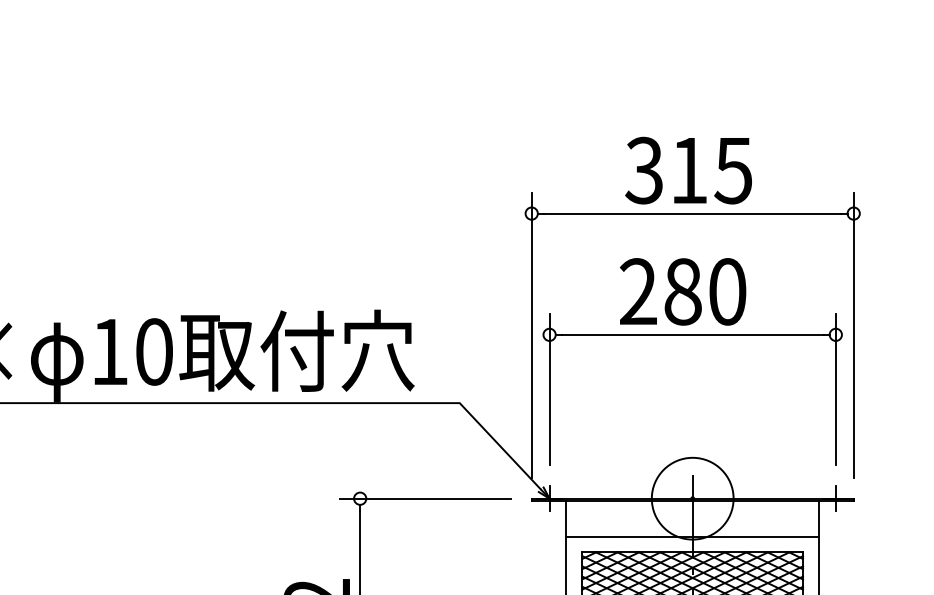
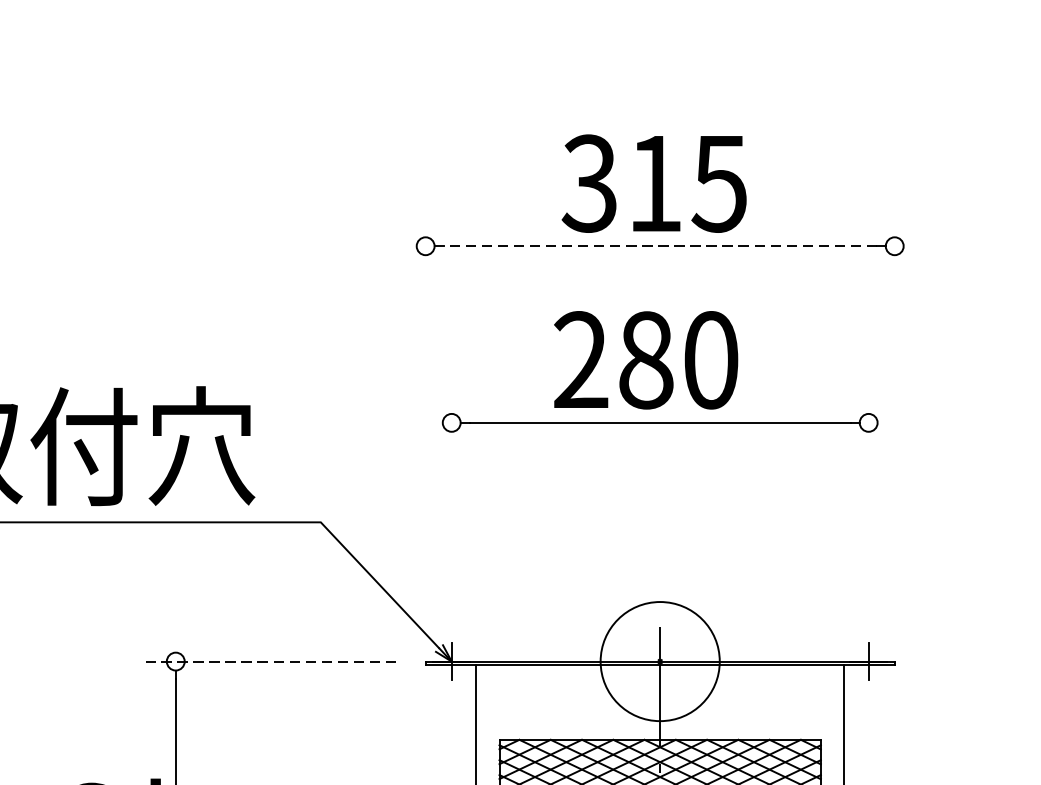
line: (692, 213) -> (659, 246), solid -> dashed
line: (531, 335) -> (425, 423), removed
line: (853, 335) -> (894, 423), removed
line: (549, 389) -> (451, 502), removed
line: (835, 389) -> (868, 502), removed
line: (425, 498) -> (270, 661), solid -> dashed
line: (692, 536) -> (659, 716), removed

